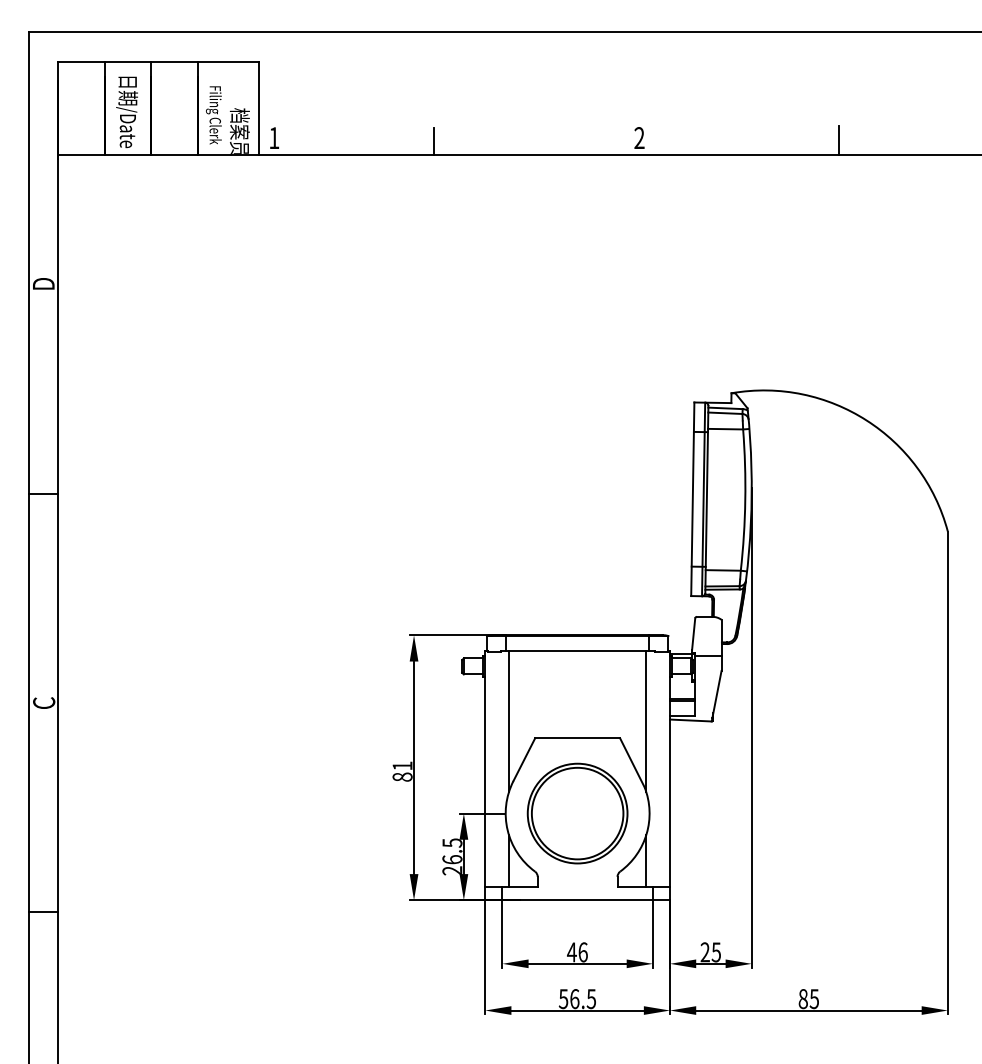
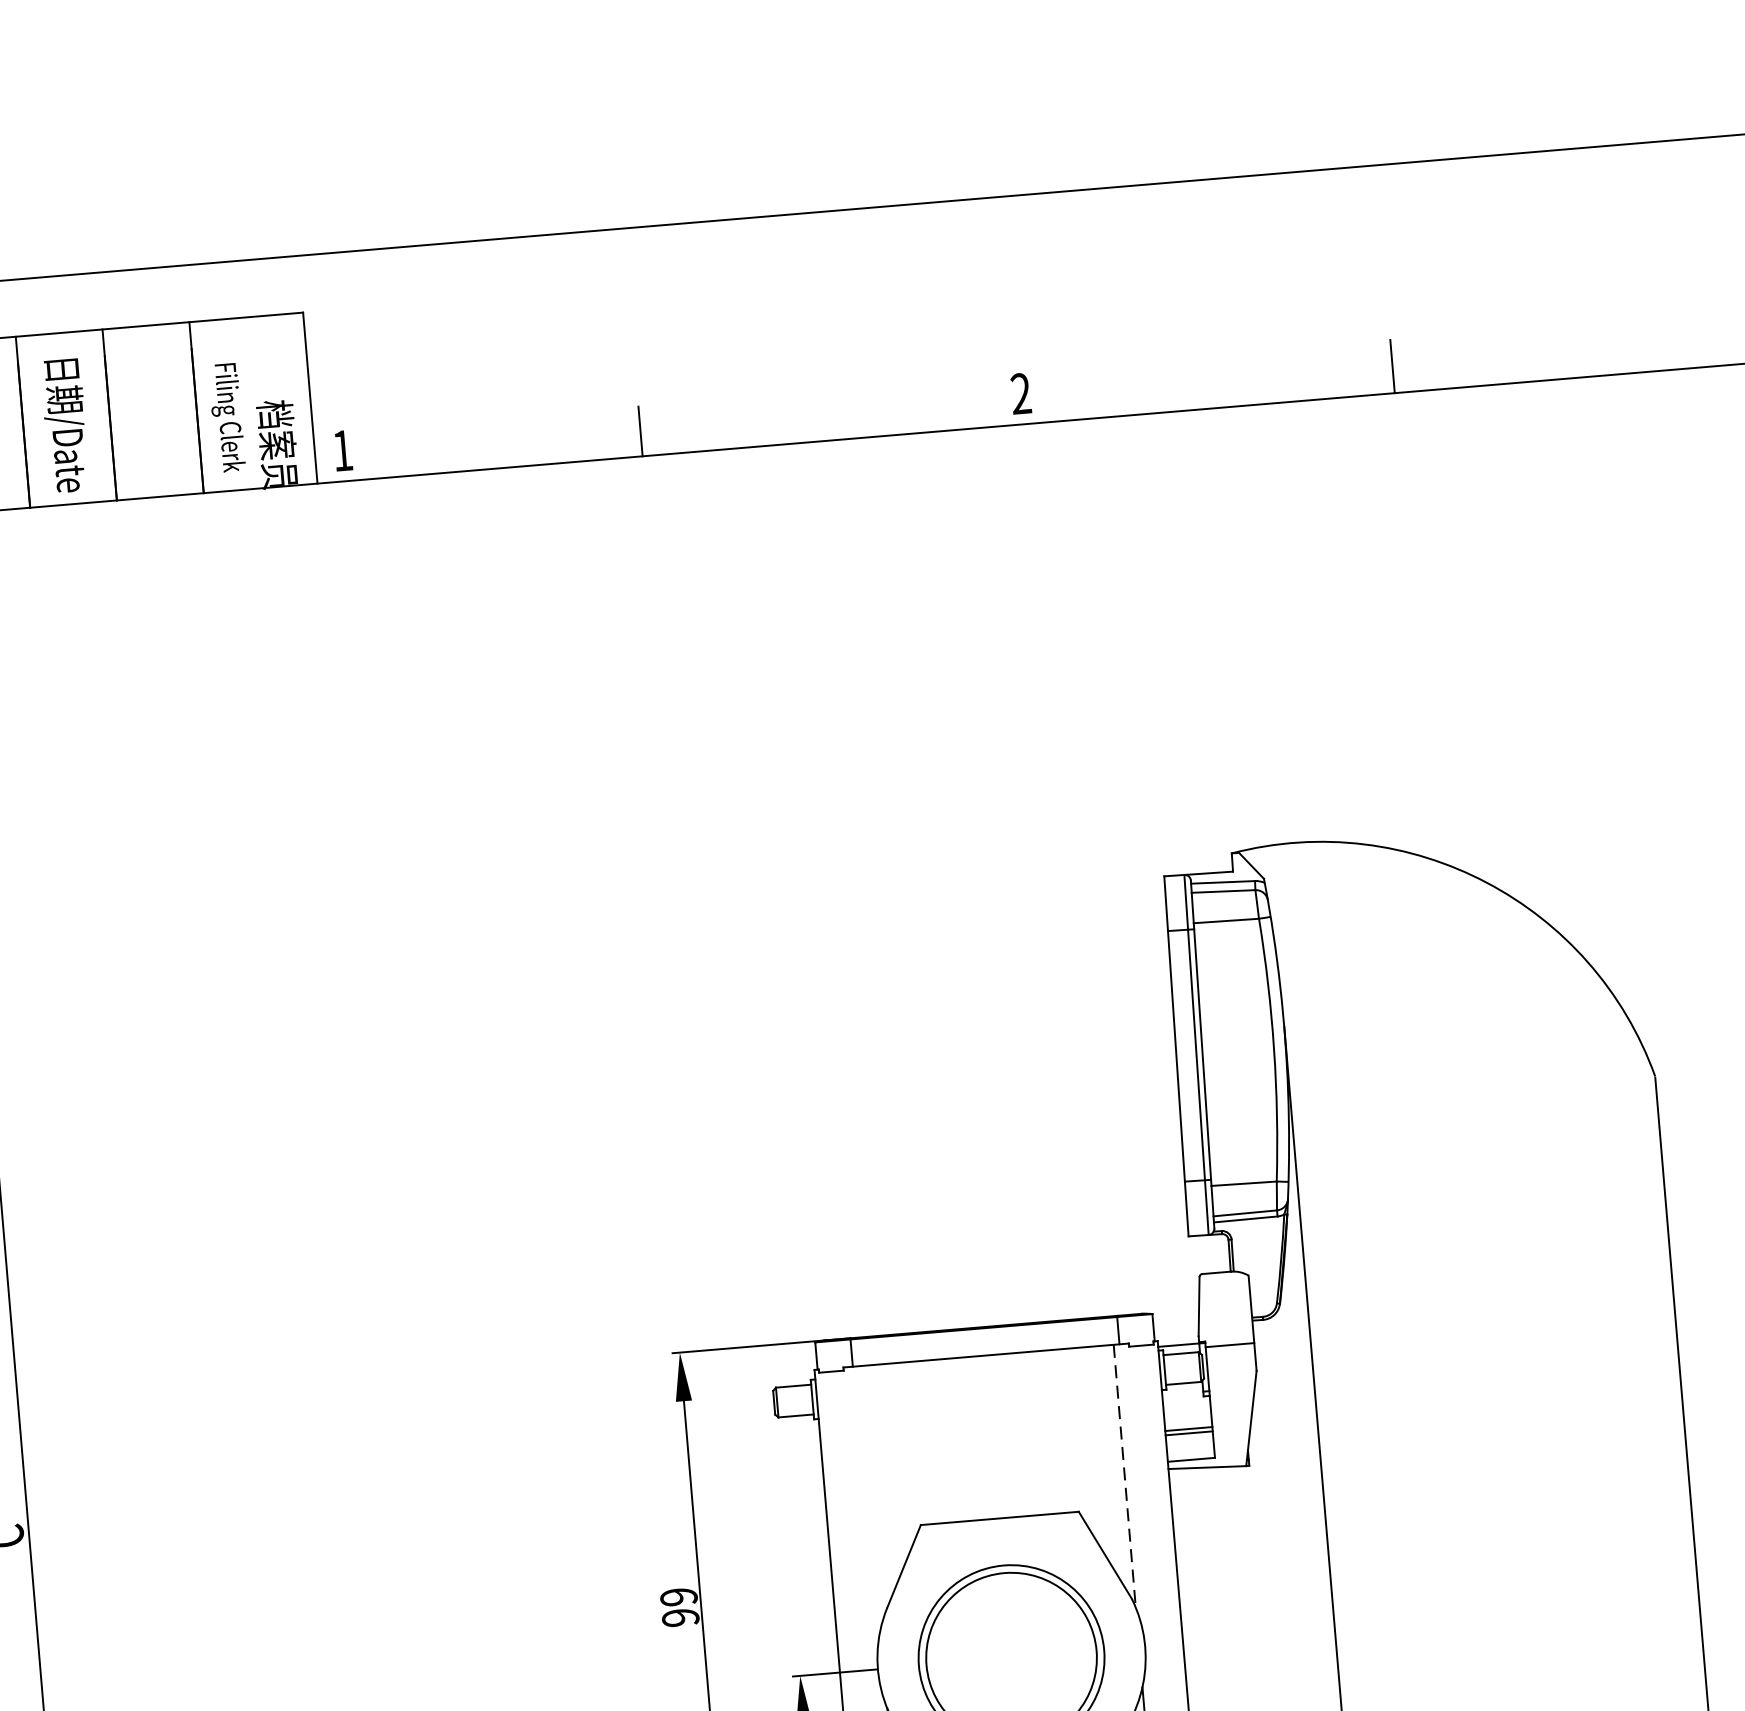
line: (508, 721) -> (868, 1497), removed
line: (646, 721) -> (1125, 1476), solid -> dashed
text: (402, 771) -> (679, 1607), 81 -> 99

